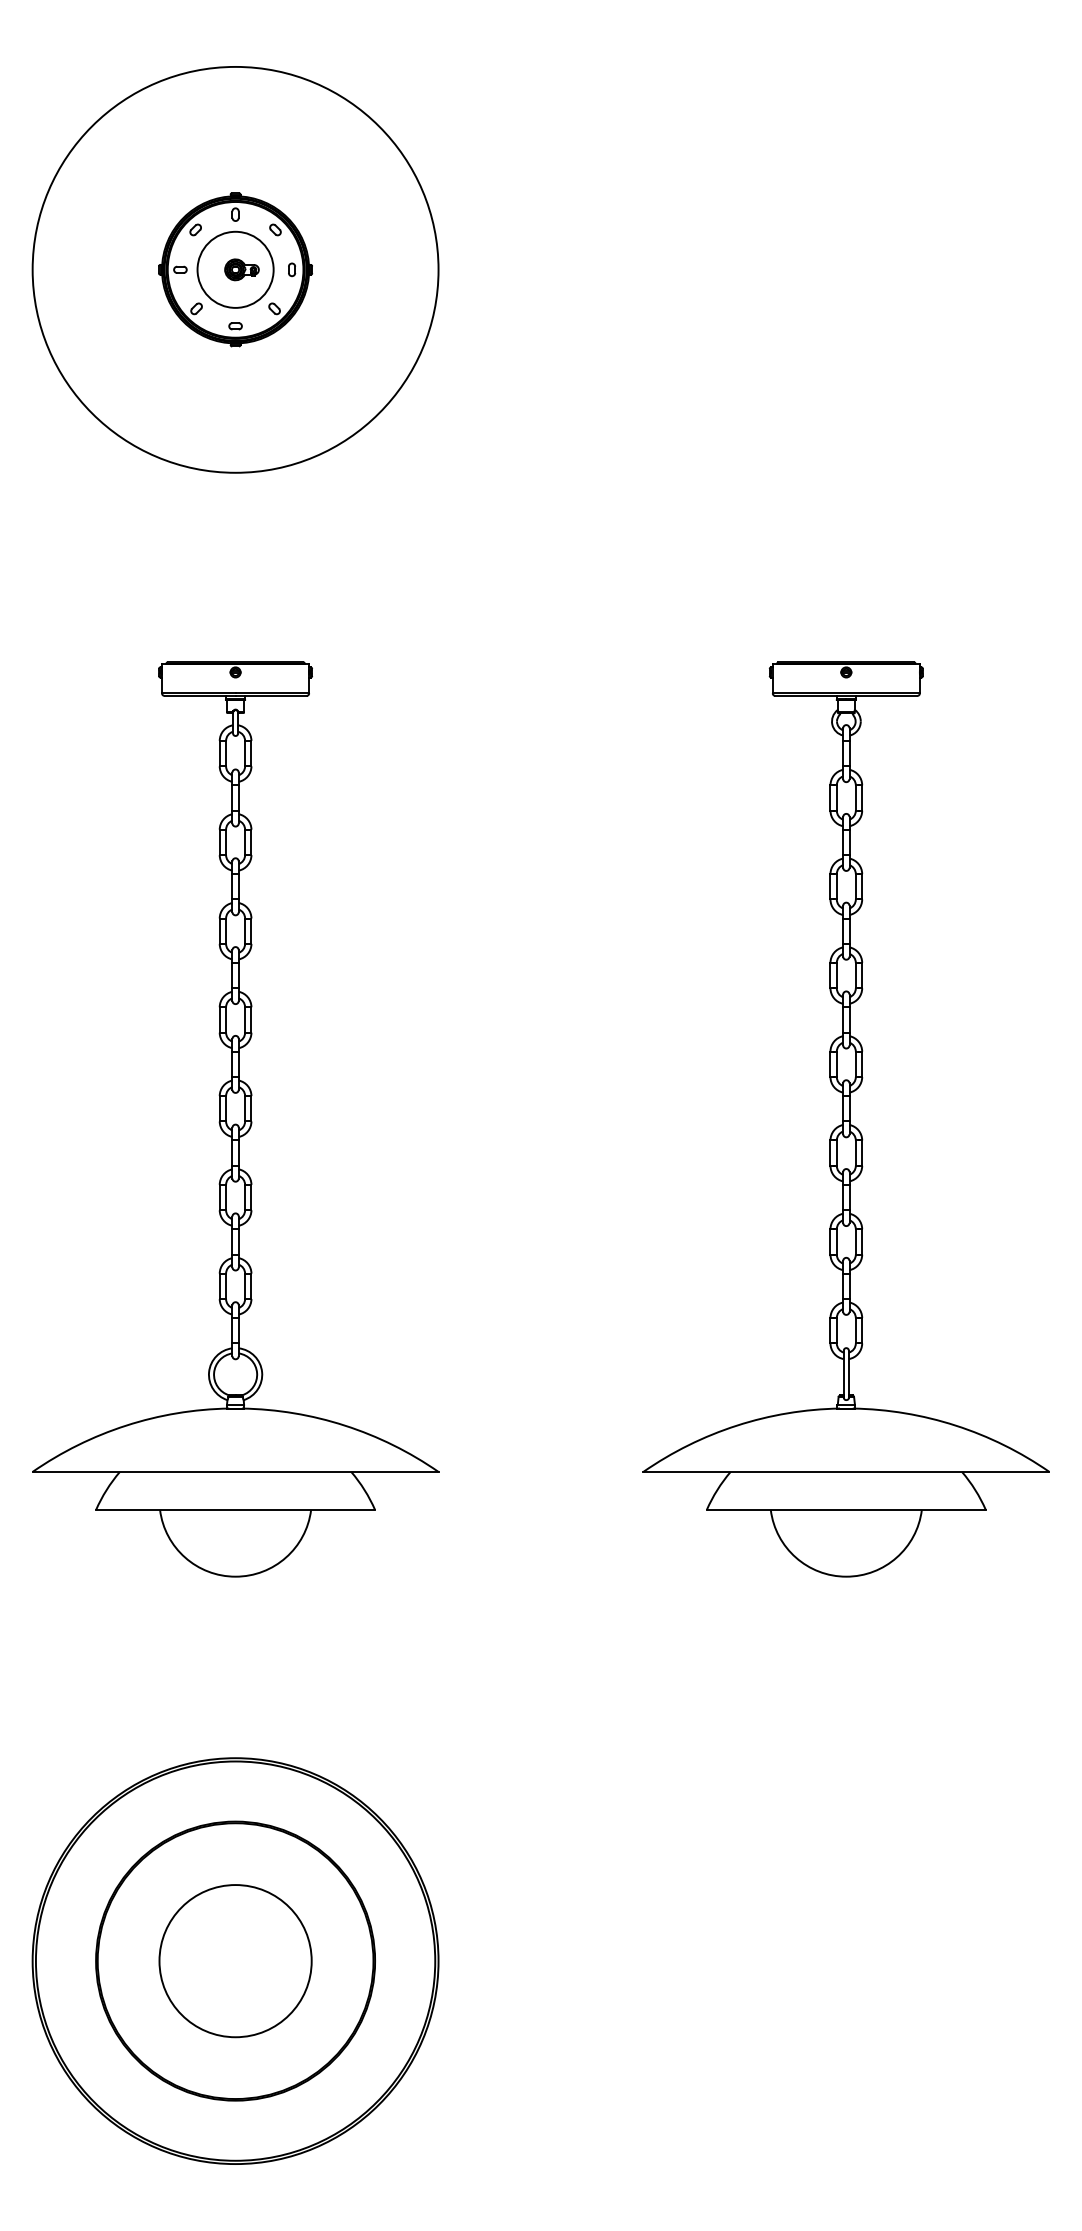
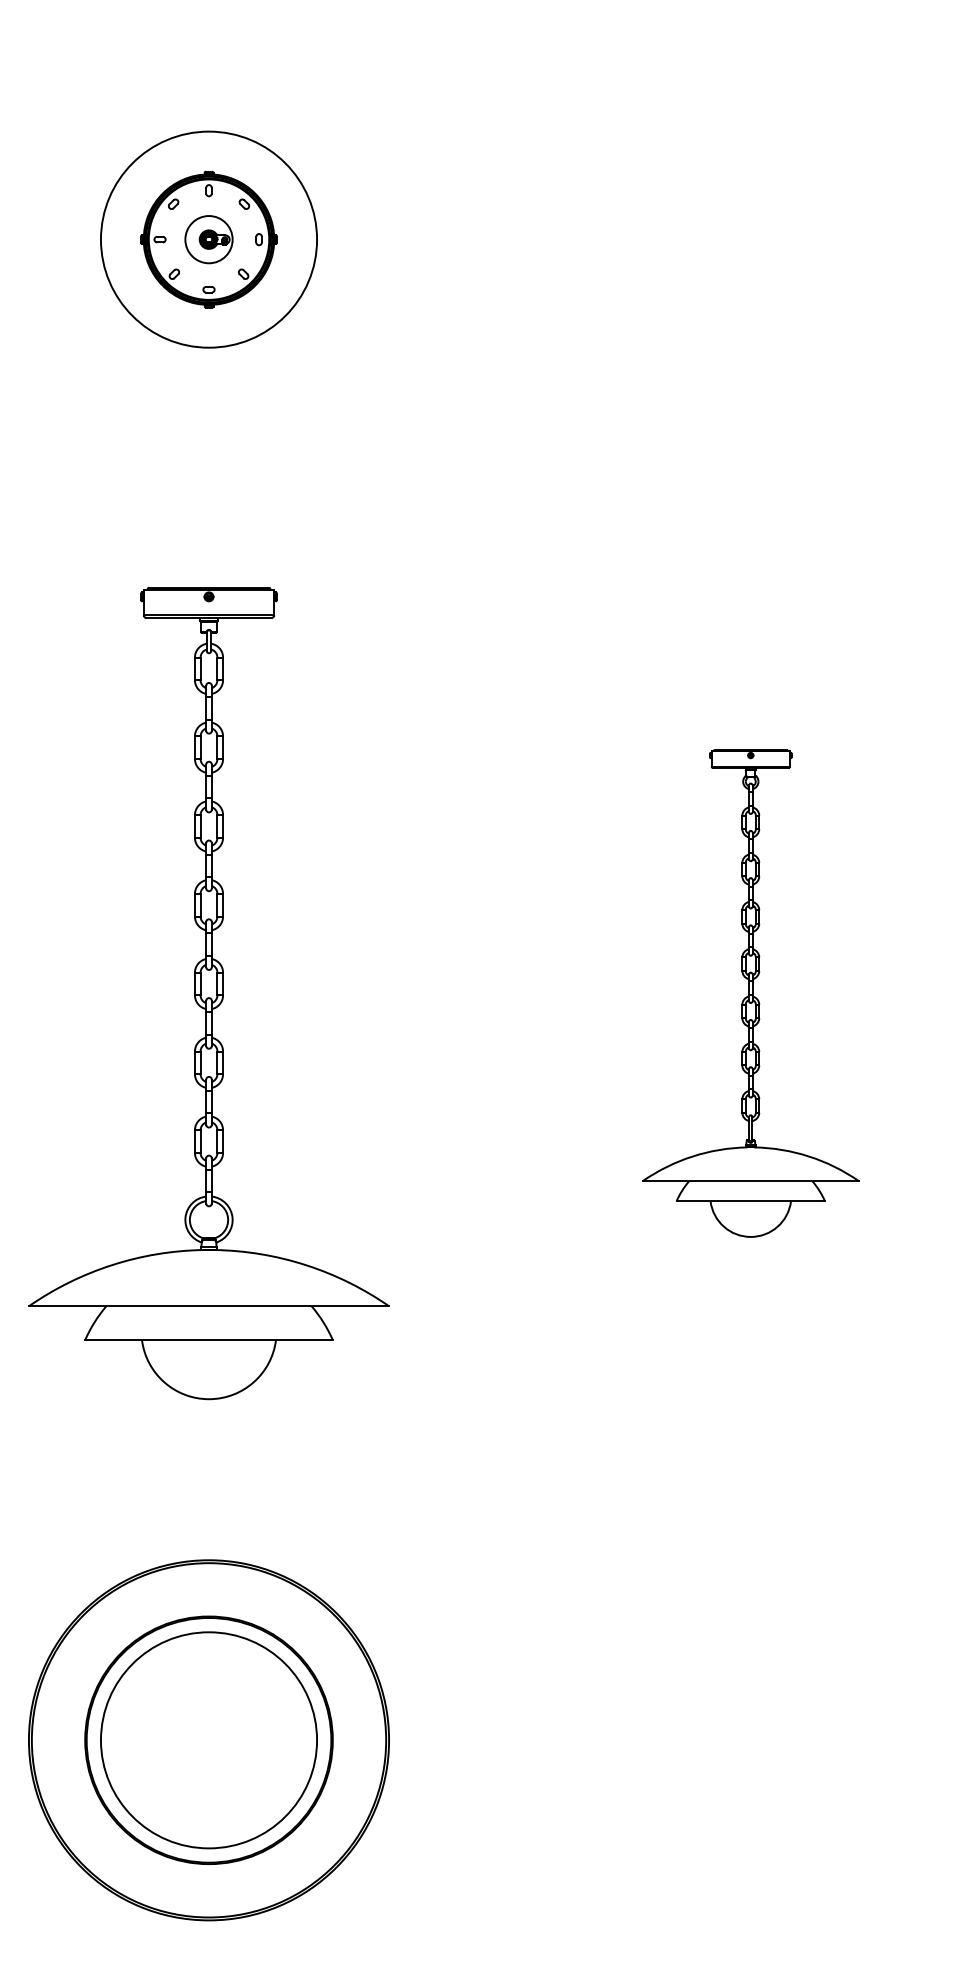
circle: (235, 269) -> (208, 239), size x0.6
circle: (235, 269) -> (208, 239), size x0.7
part: (845, 1119) -> (750, 993), size x0.6
circle: (235, 1961) -> (208, 1740), size x1.6

